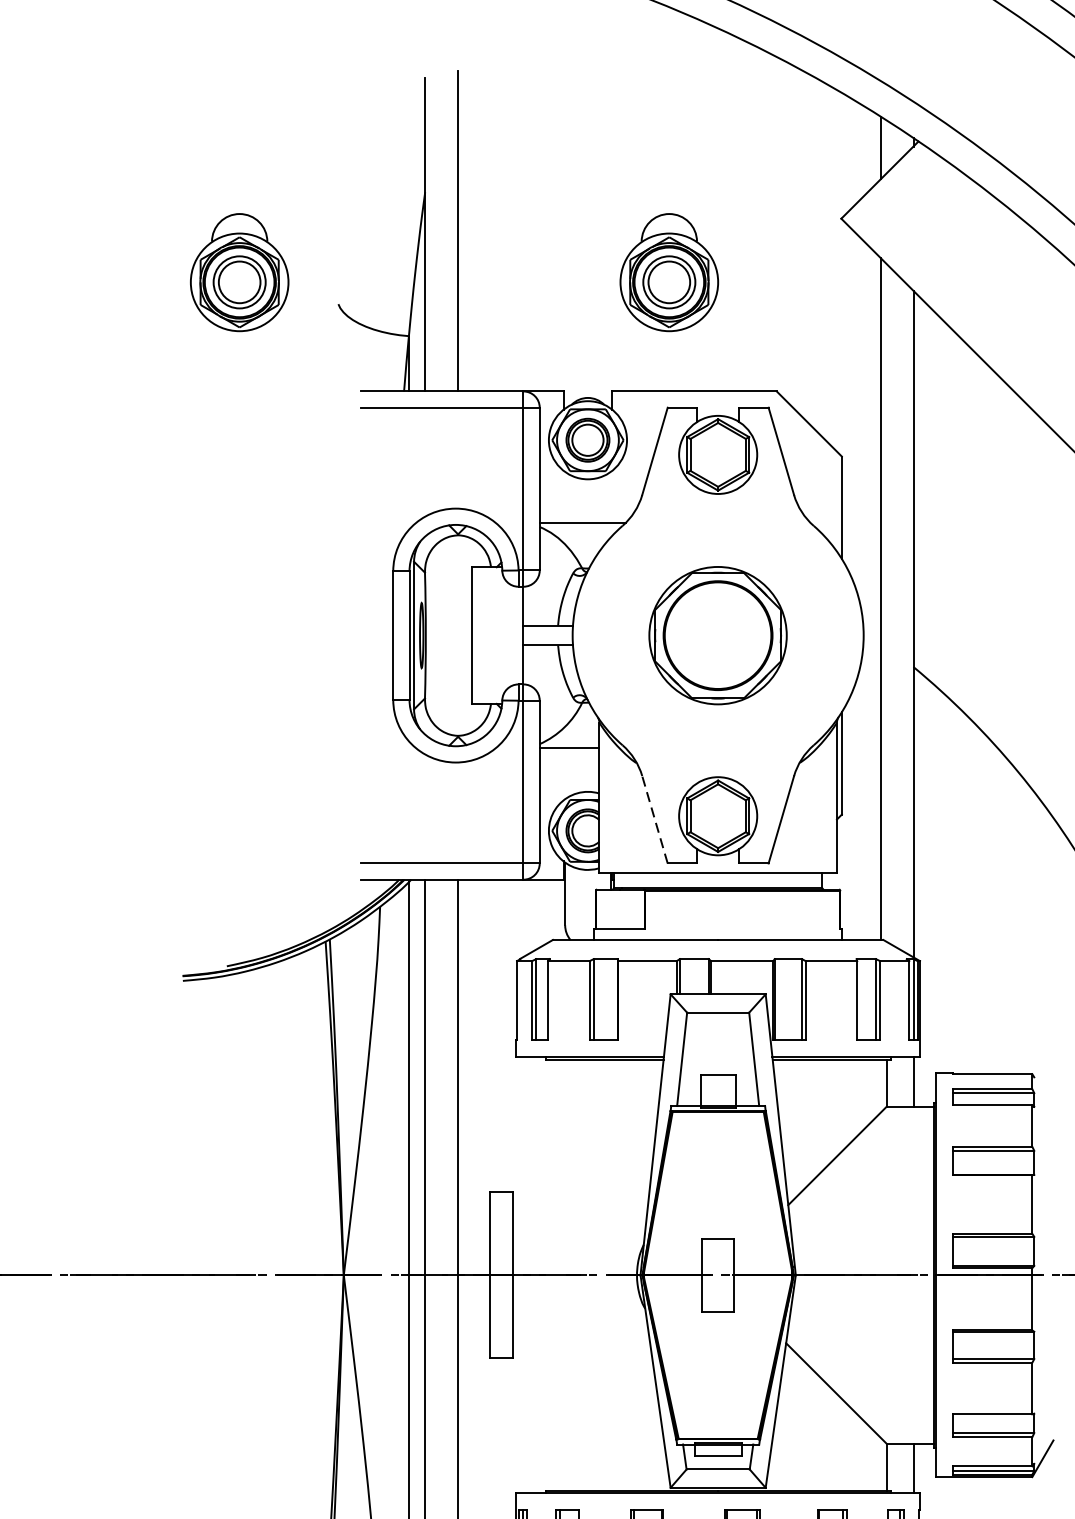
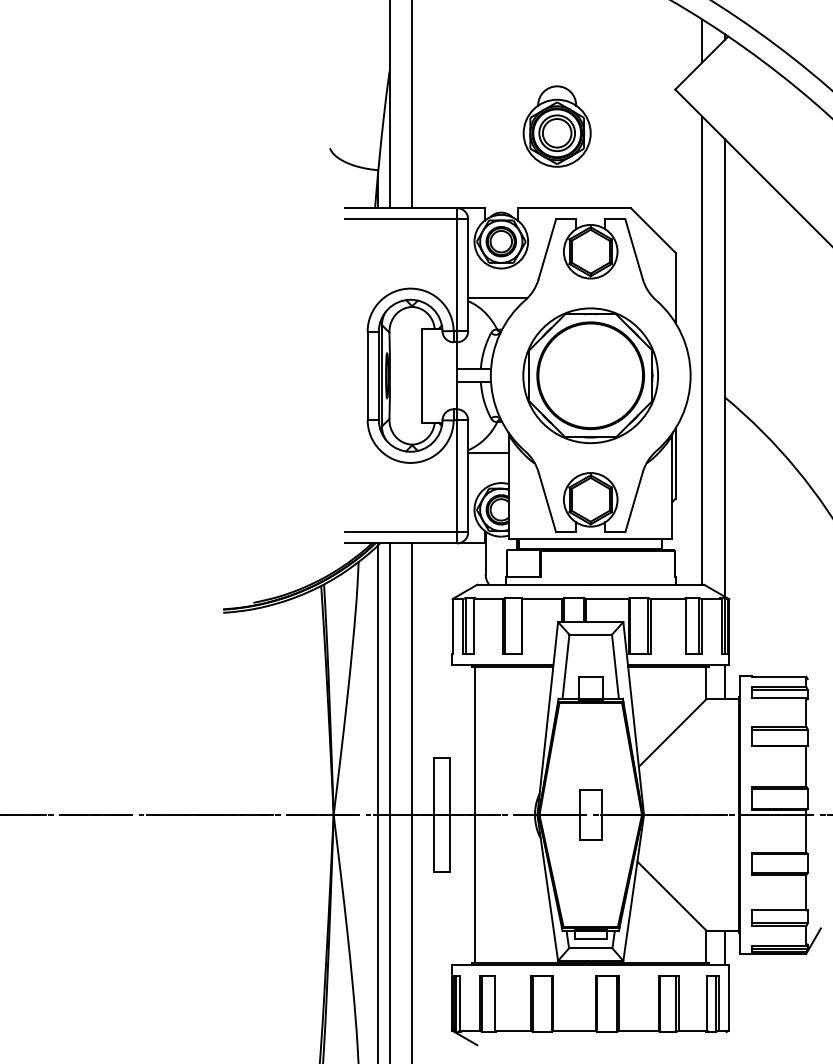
part: (238, 272) -> (261, 126), removed
part: (717, 635) -> (590, 375), size x1.43
line: (655, 818) -> (547, 501), dashed -> solid
line: (550, 1274) -> (475, 814), added

